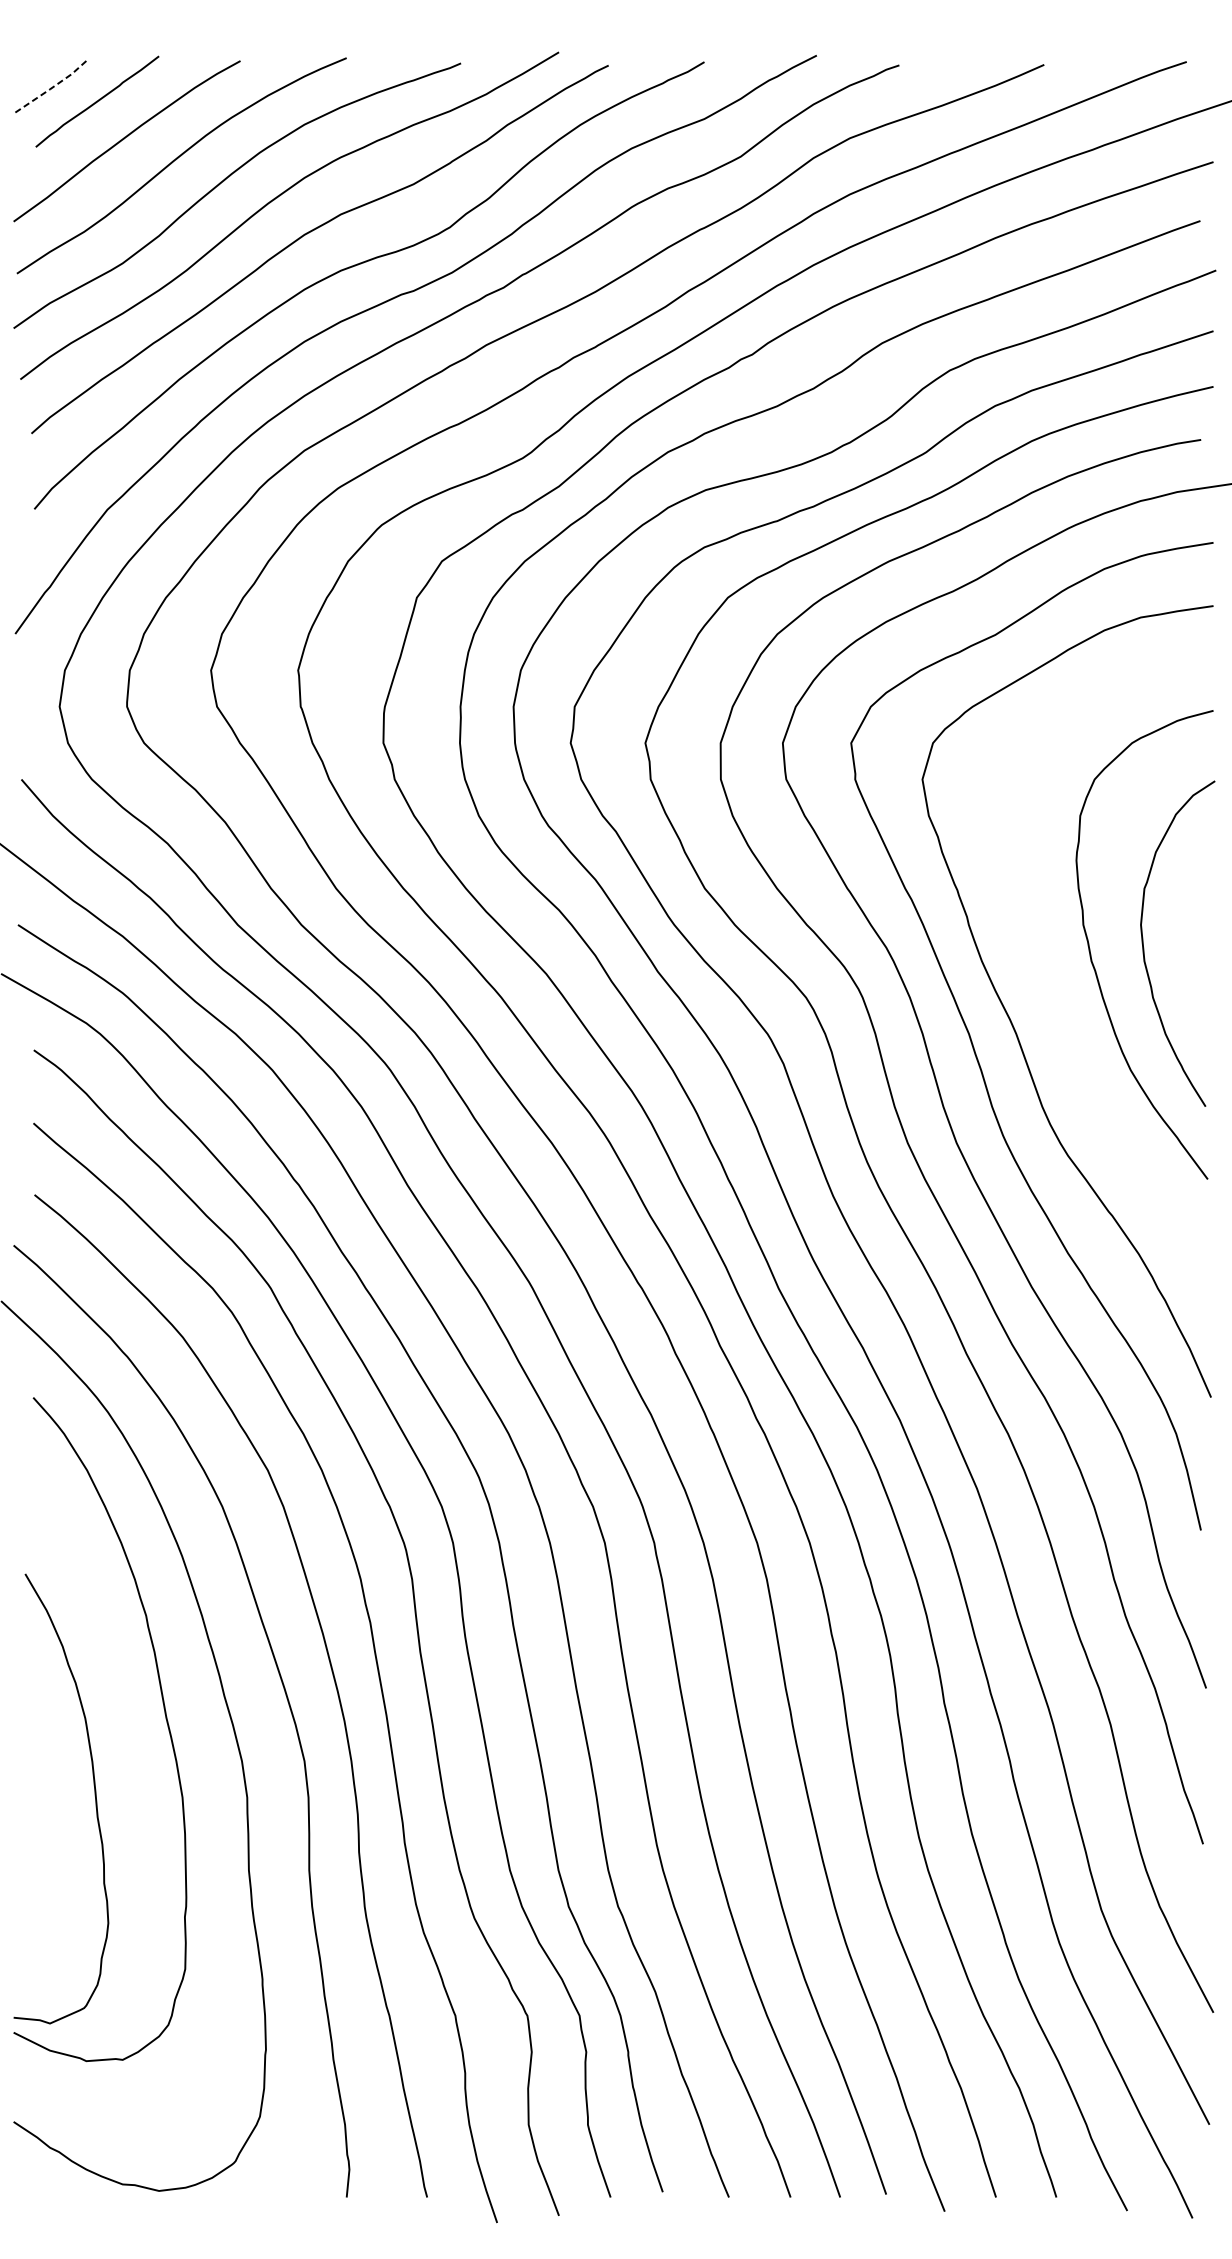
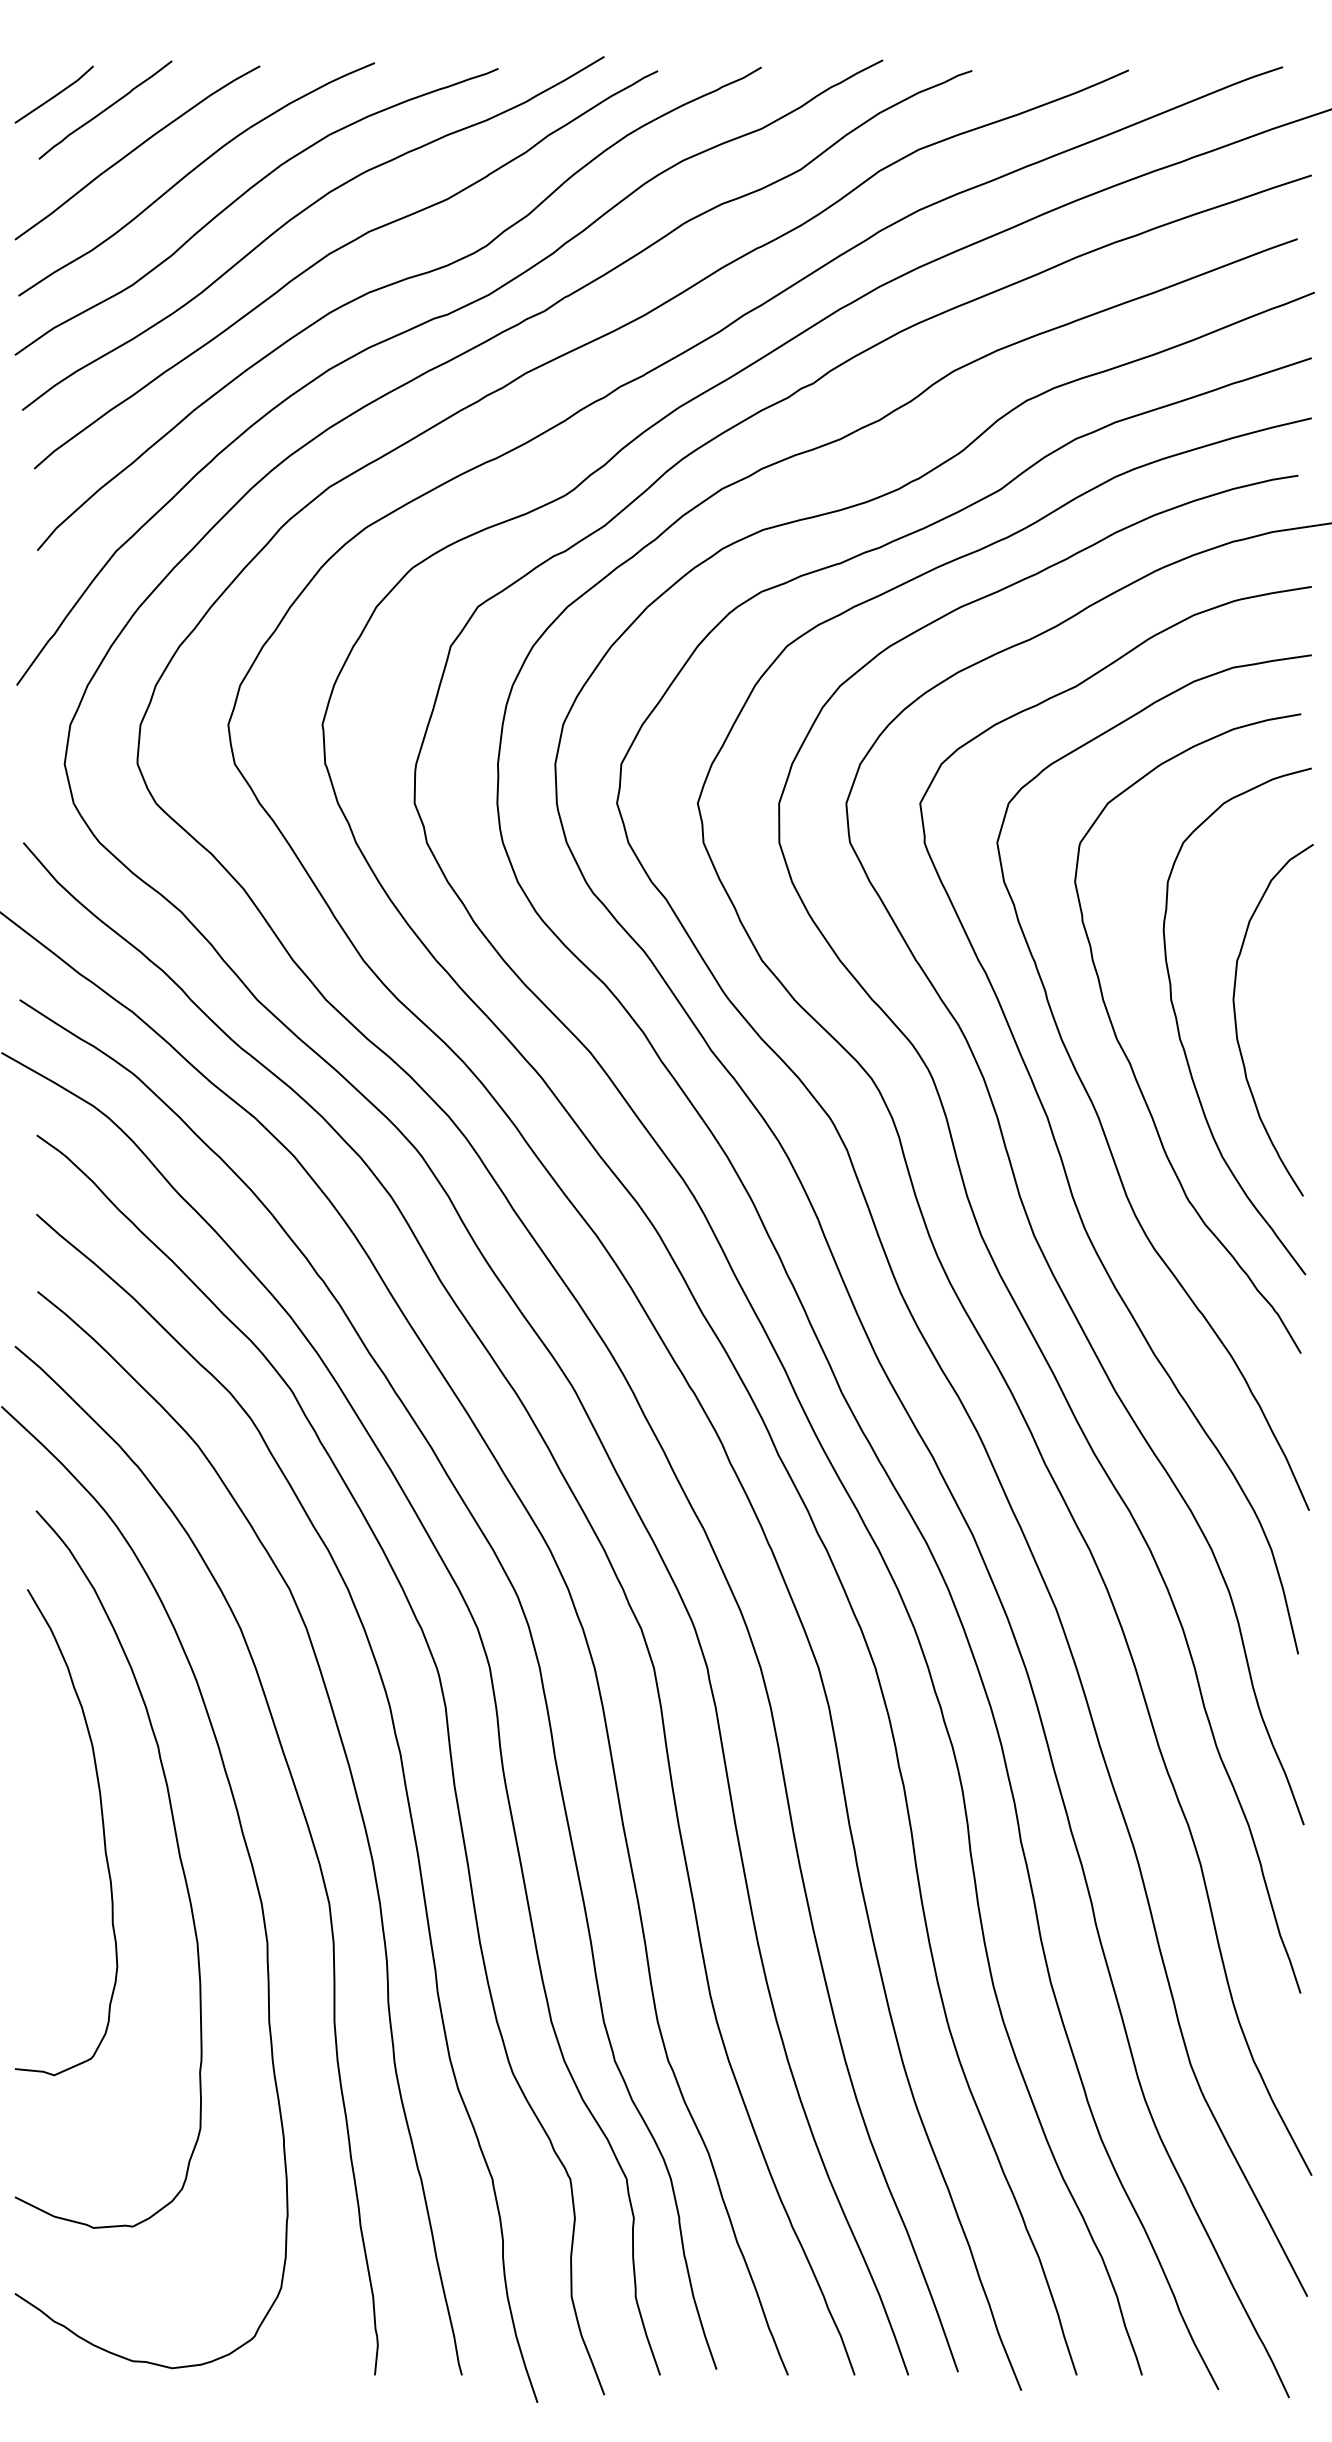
line: (51, 89) -> (55, 96), dashed -> solid
curve: (1045, 982) -> (1130, 1062), added
curve: (94, 1796) -> (102, 1829), moved

